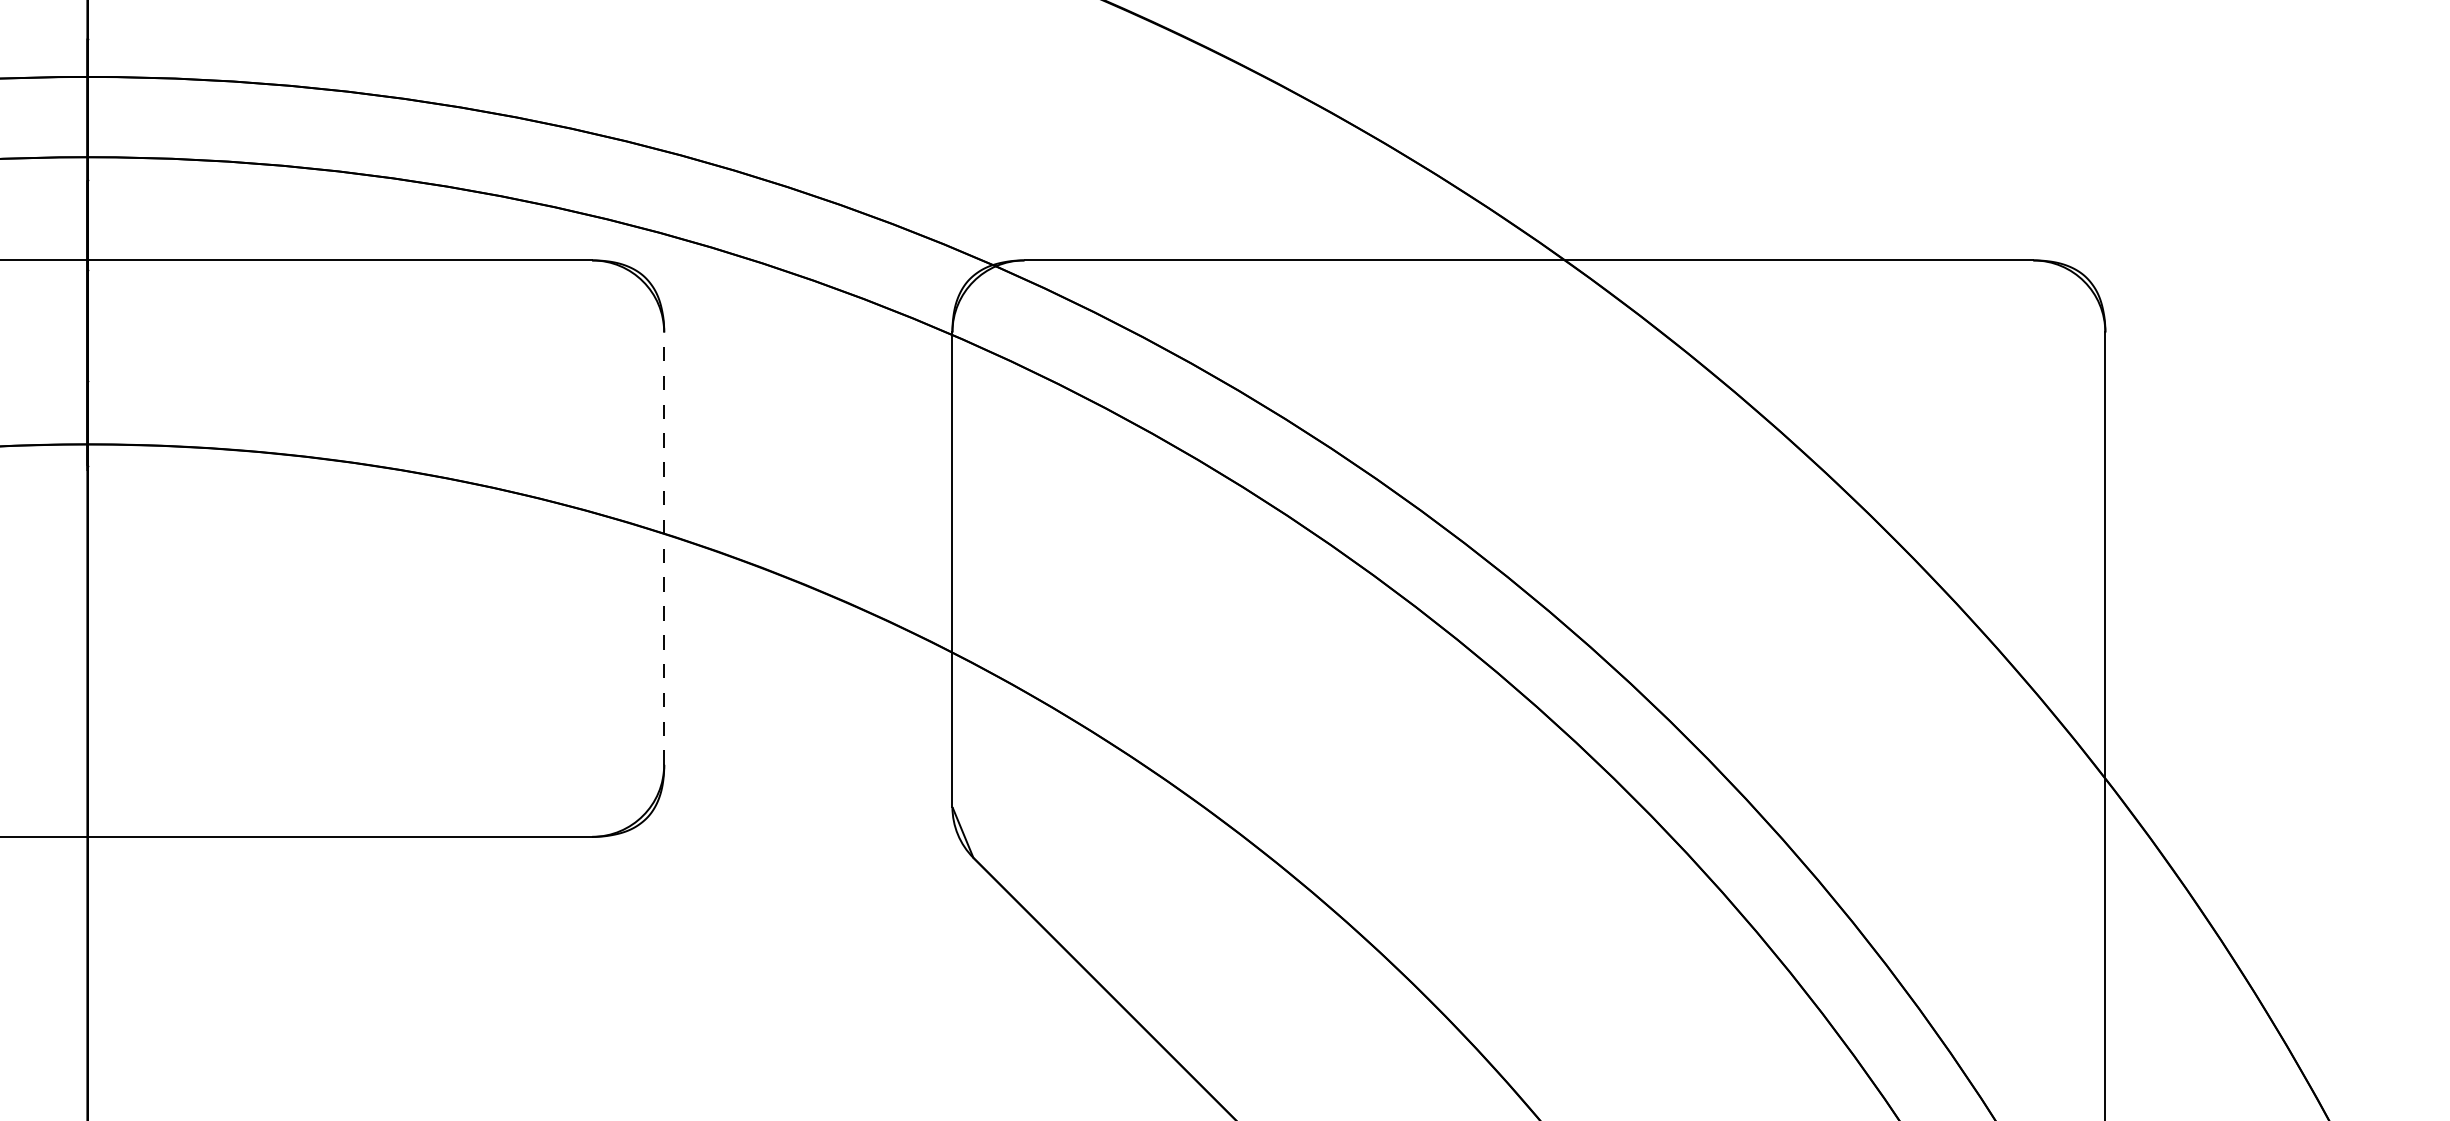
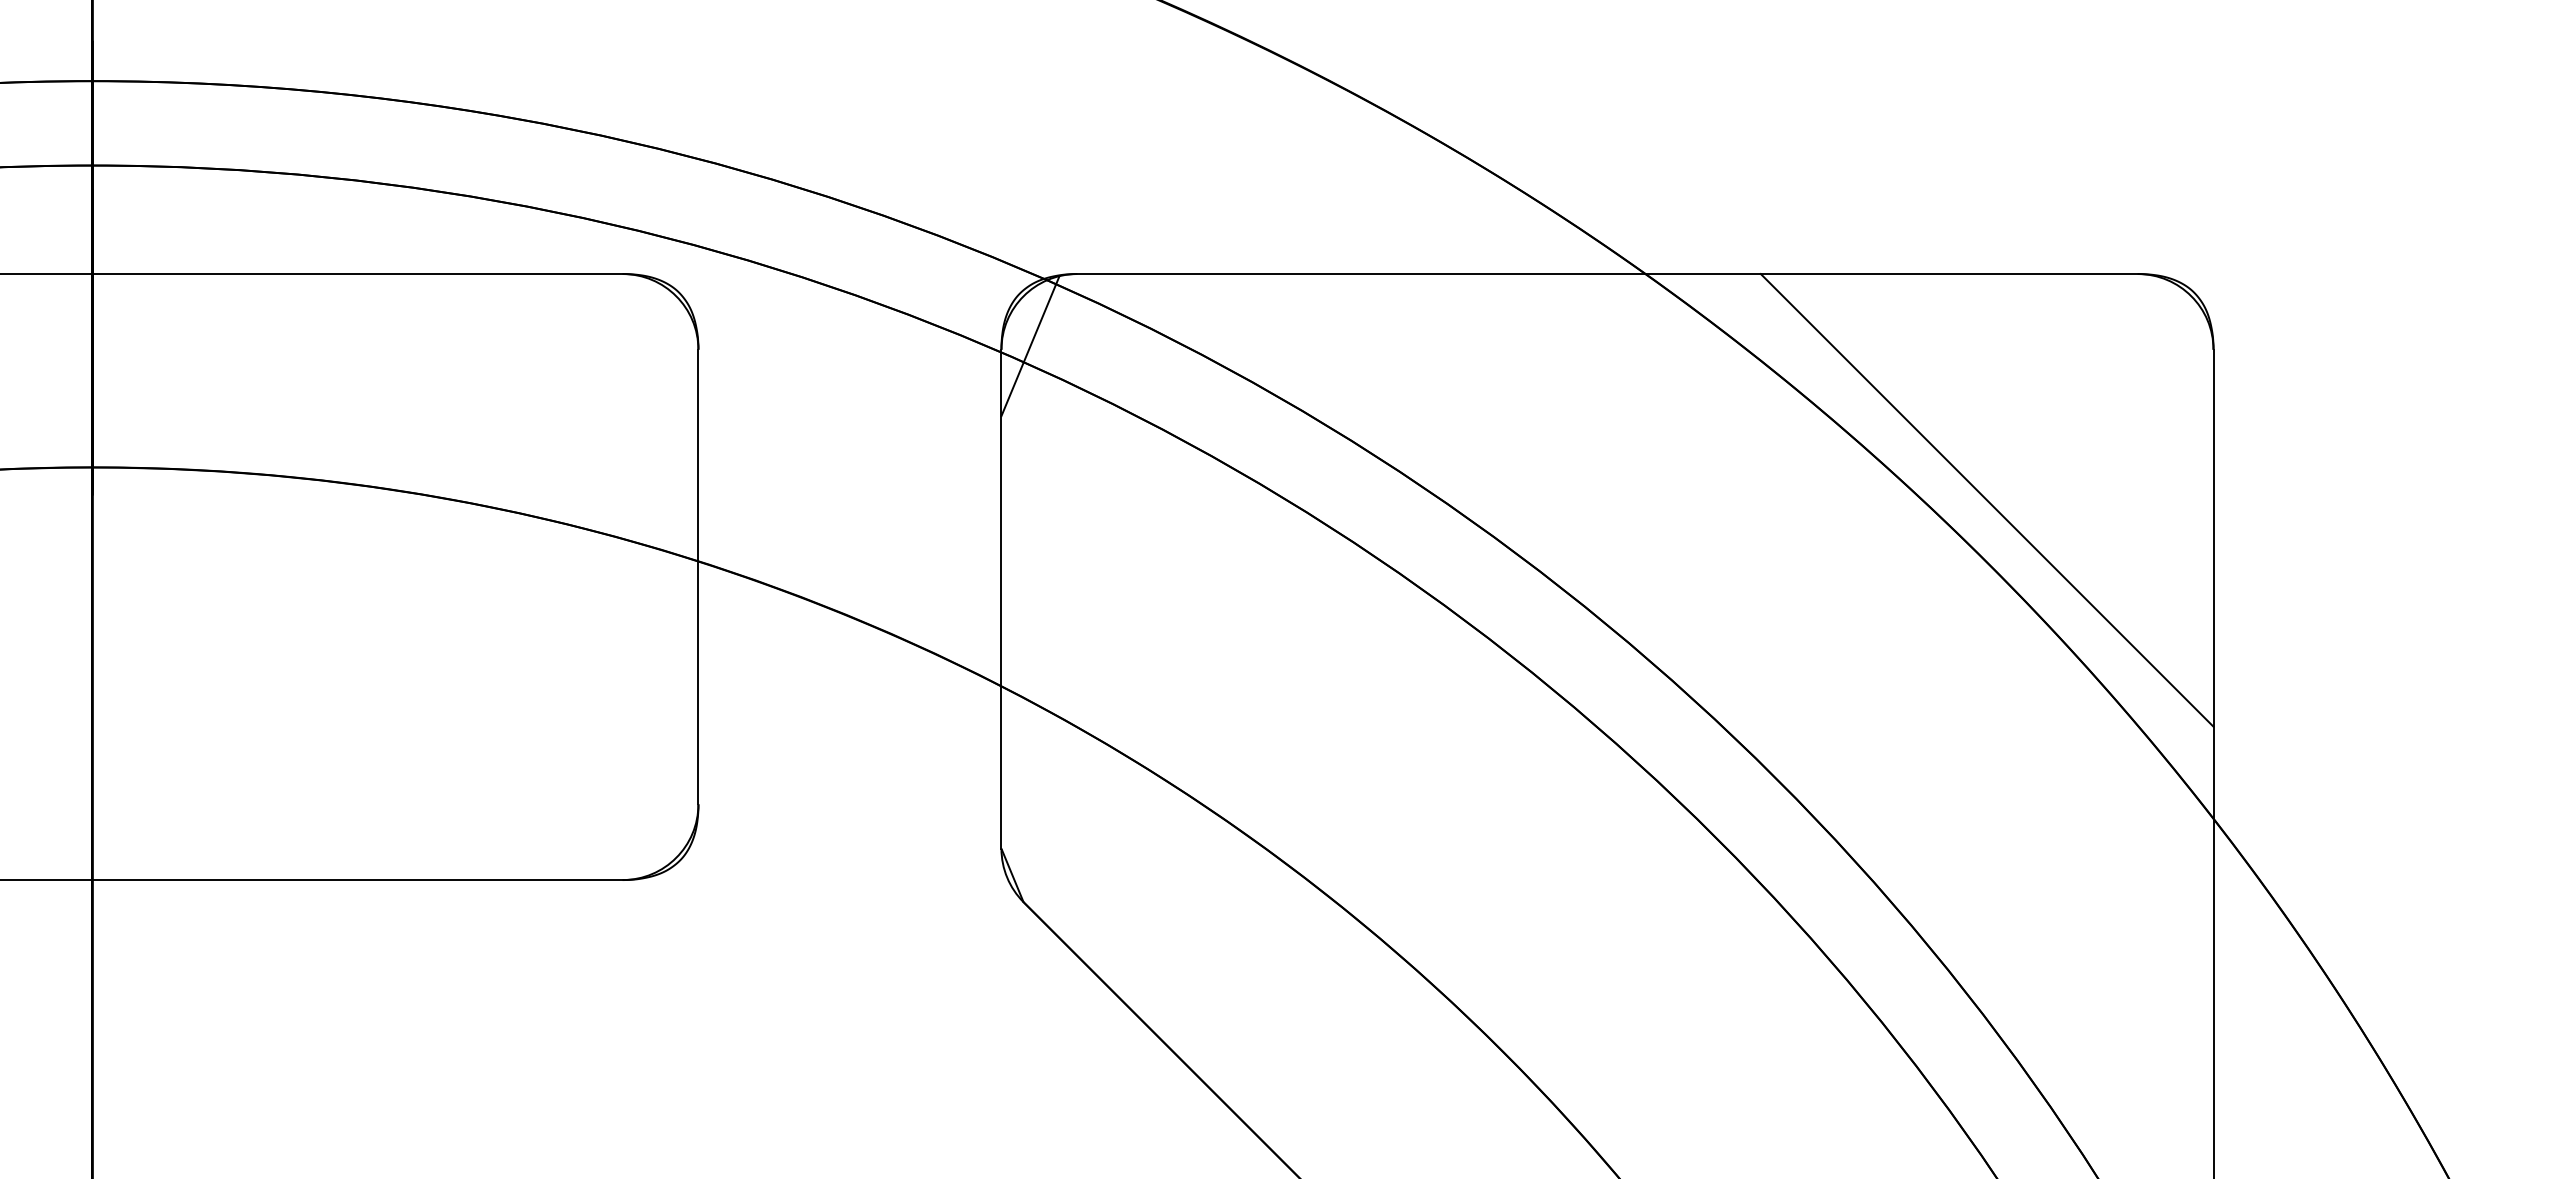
line: (980, 329) -> (1030, 346), added
line: (1889, 475) -> (1986, 500), added
line: (664, 548) -> (698, 576), dashed -> solid

